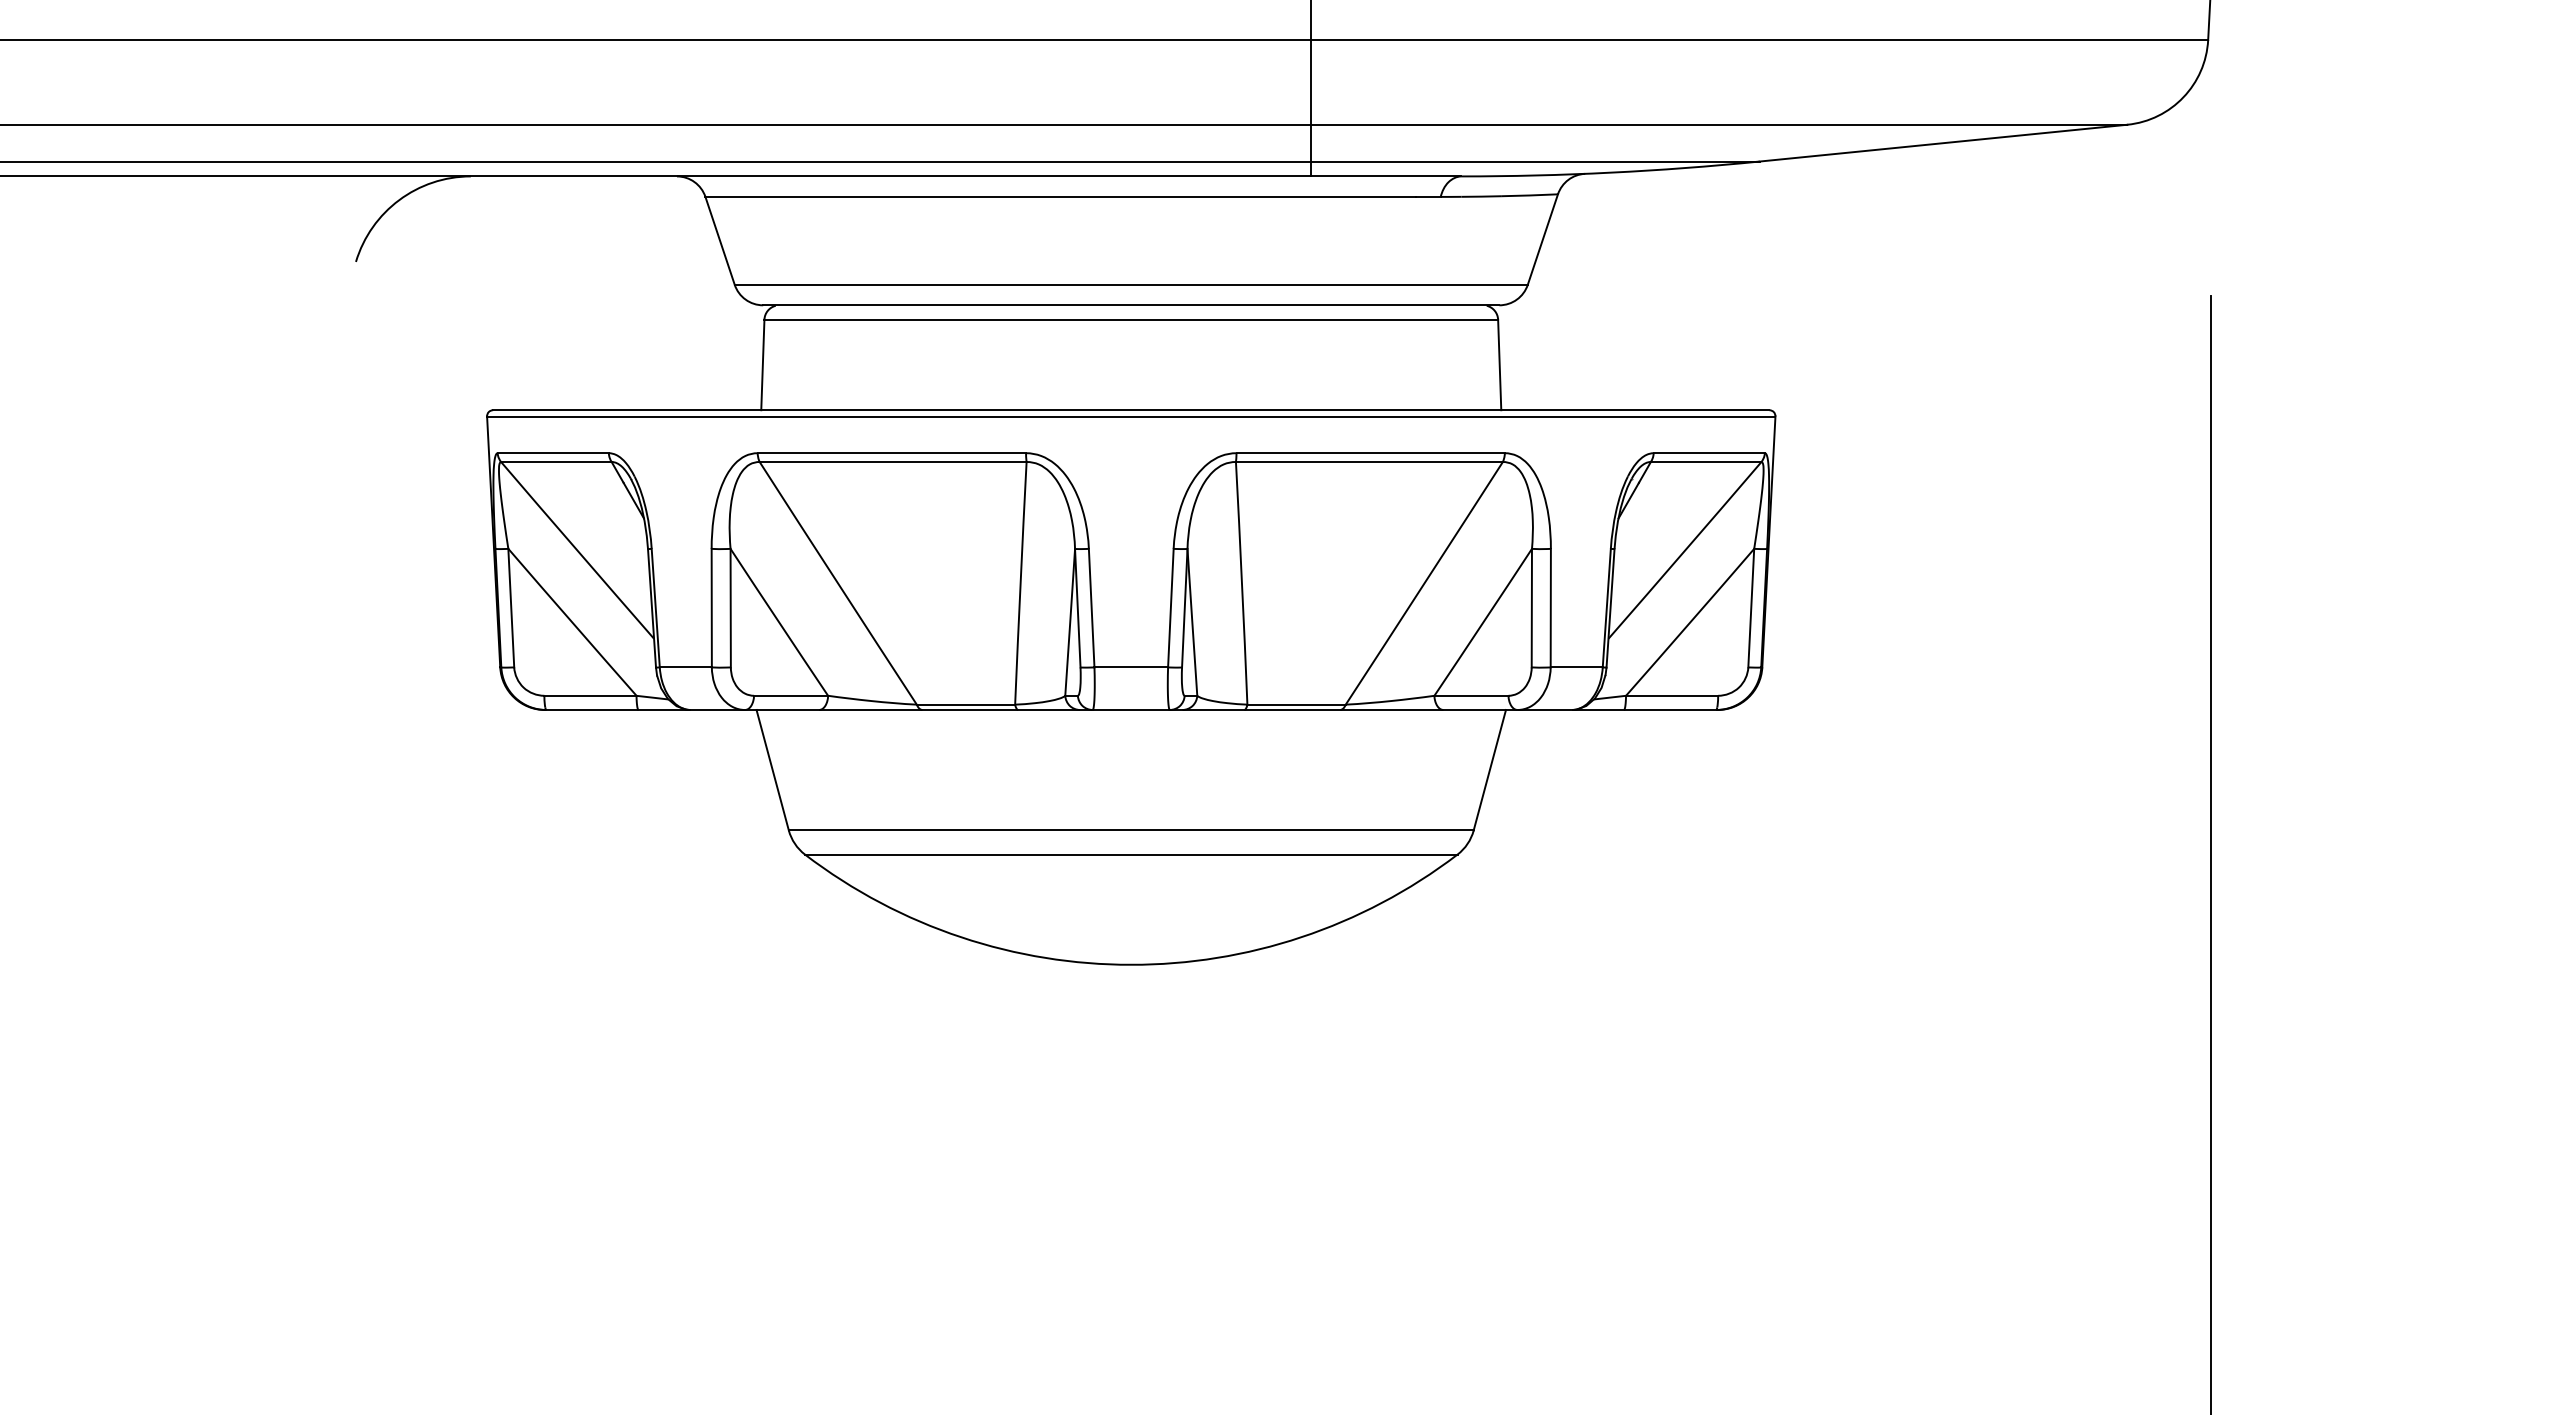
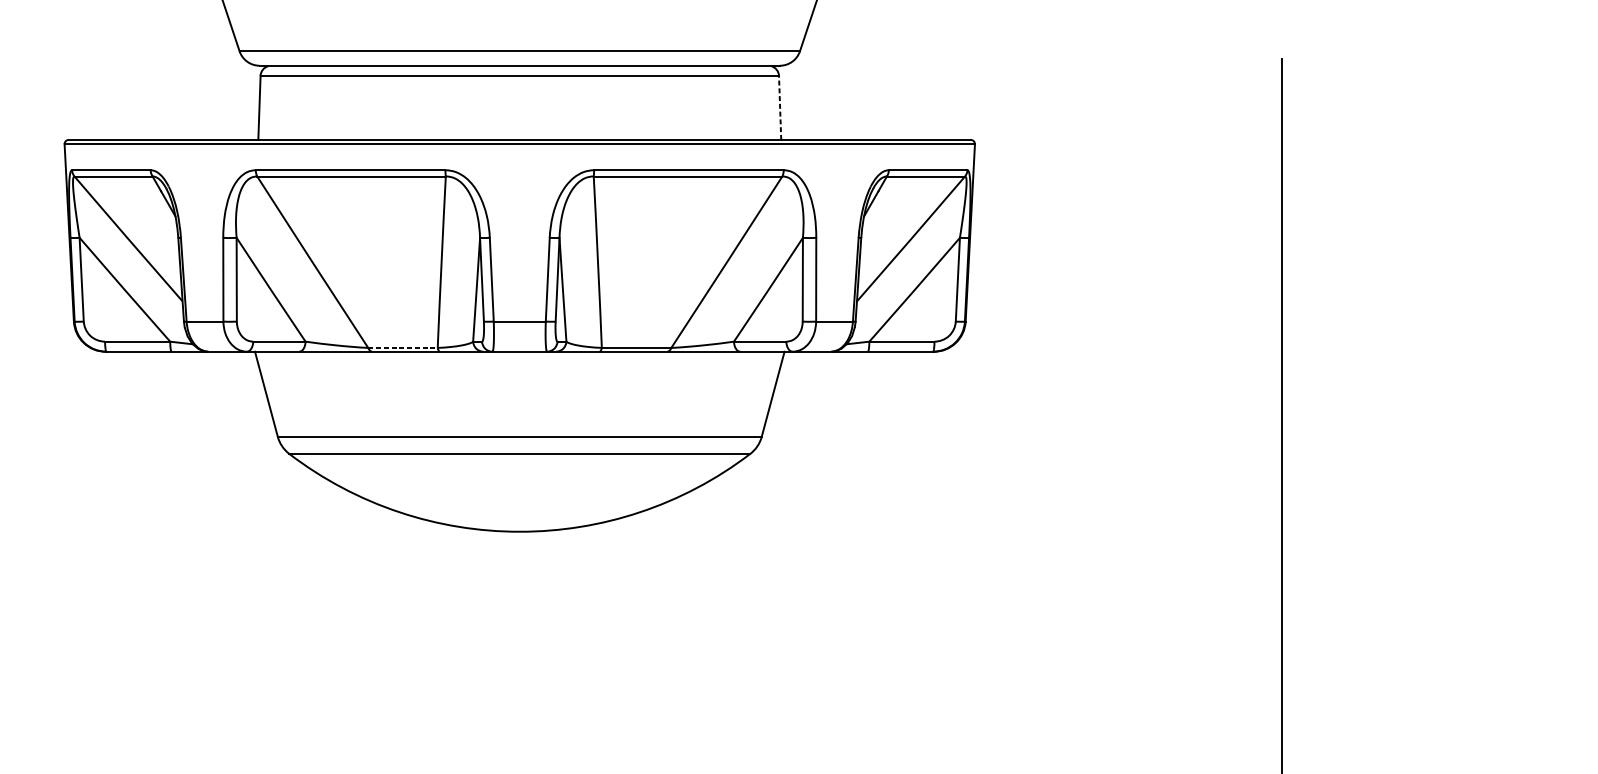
line: (1499, 364) -> (779, 107), solid -> dashed
line: (966, 704) -> (403, 347), solid -> dashed

